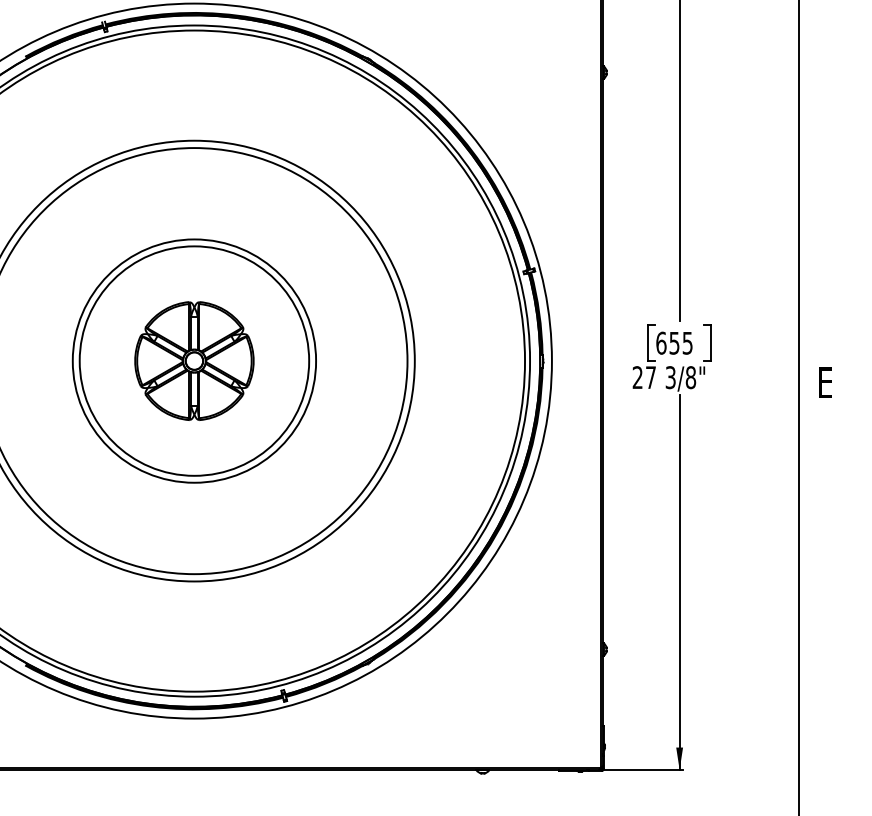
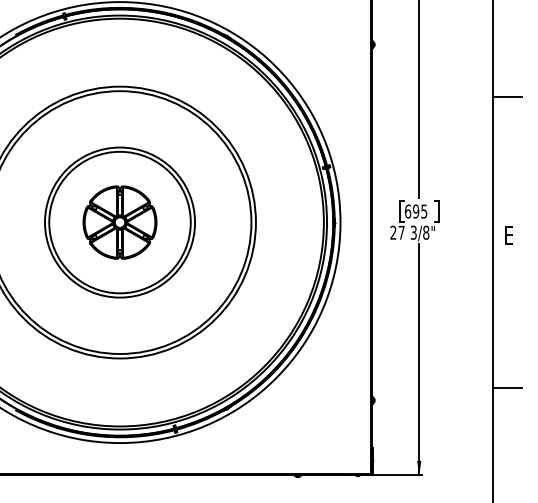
line: (821, 158) -> (506, 97), added
text: (675, 343) -> (416, 211), 655 -> 695
line: (821, 628) -> (506, 387), added

